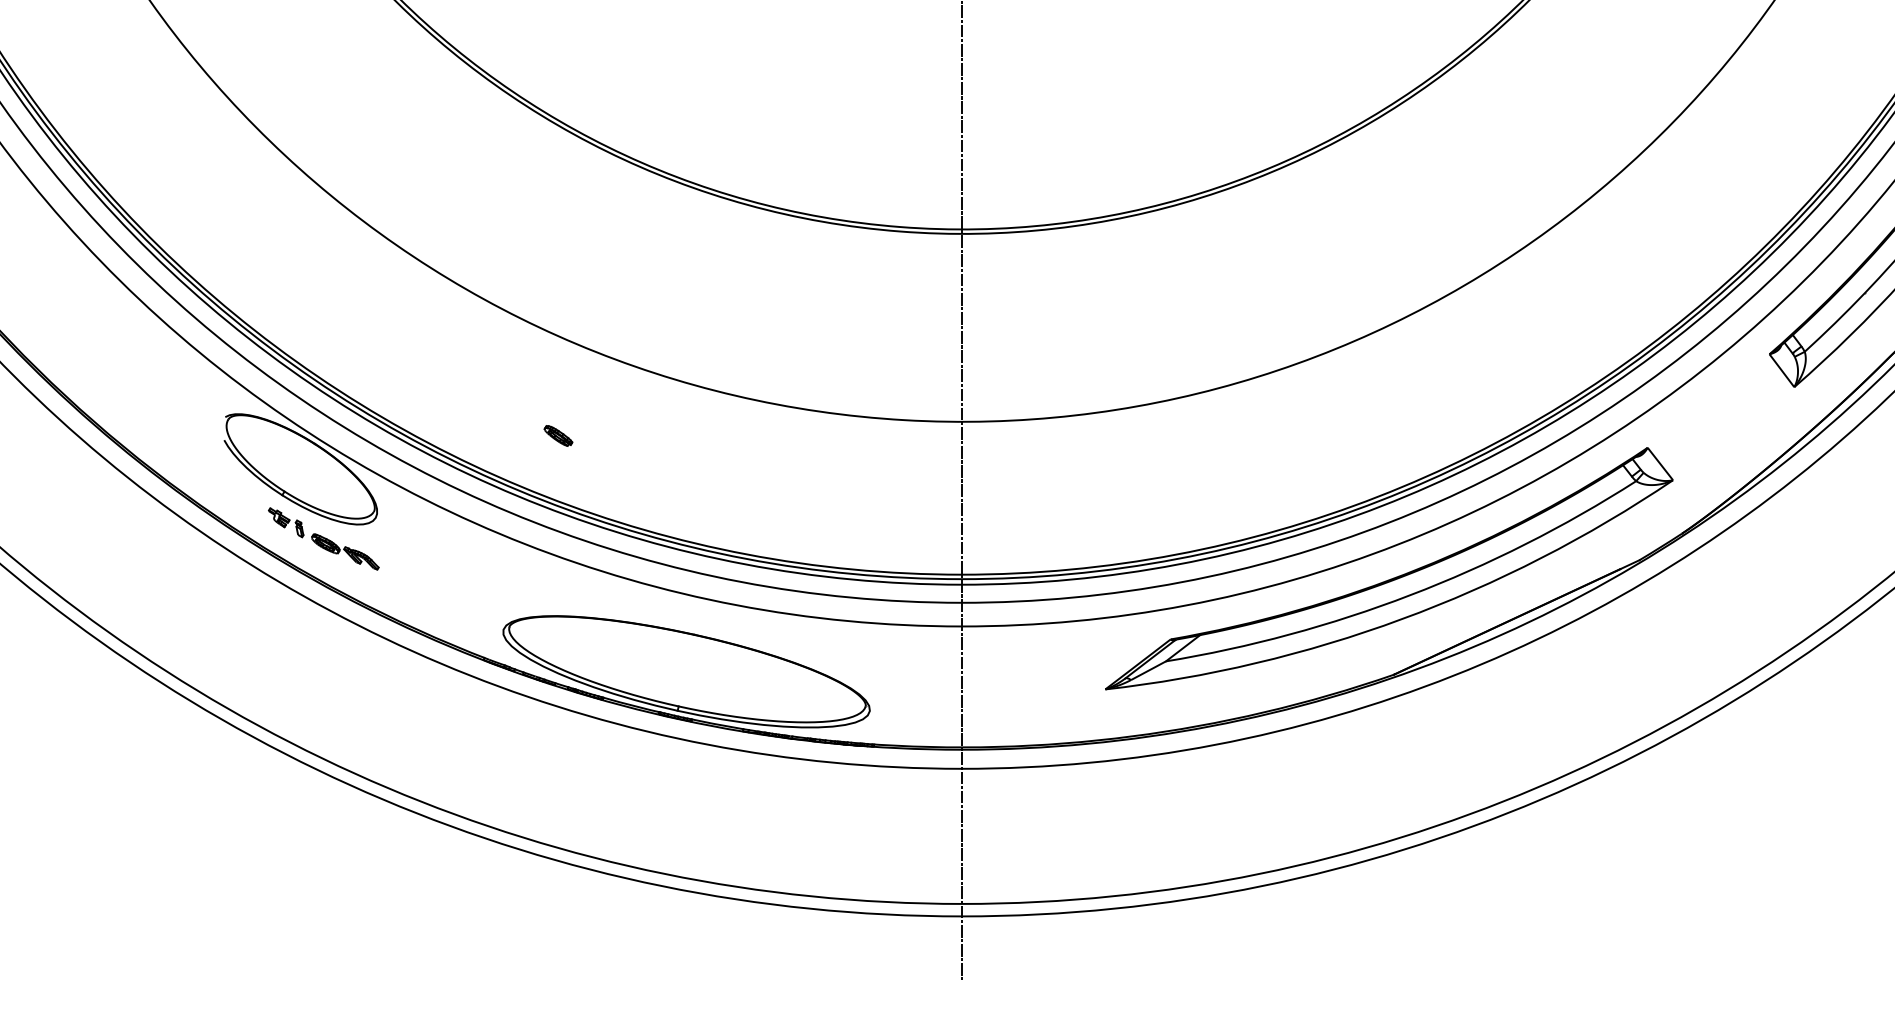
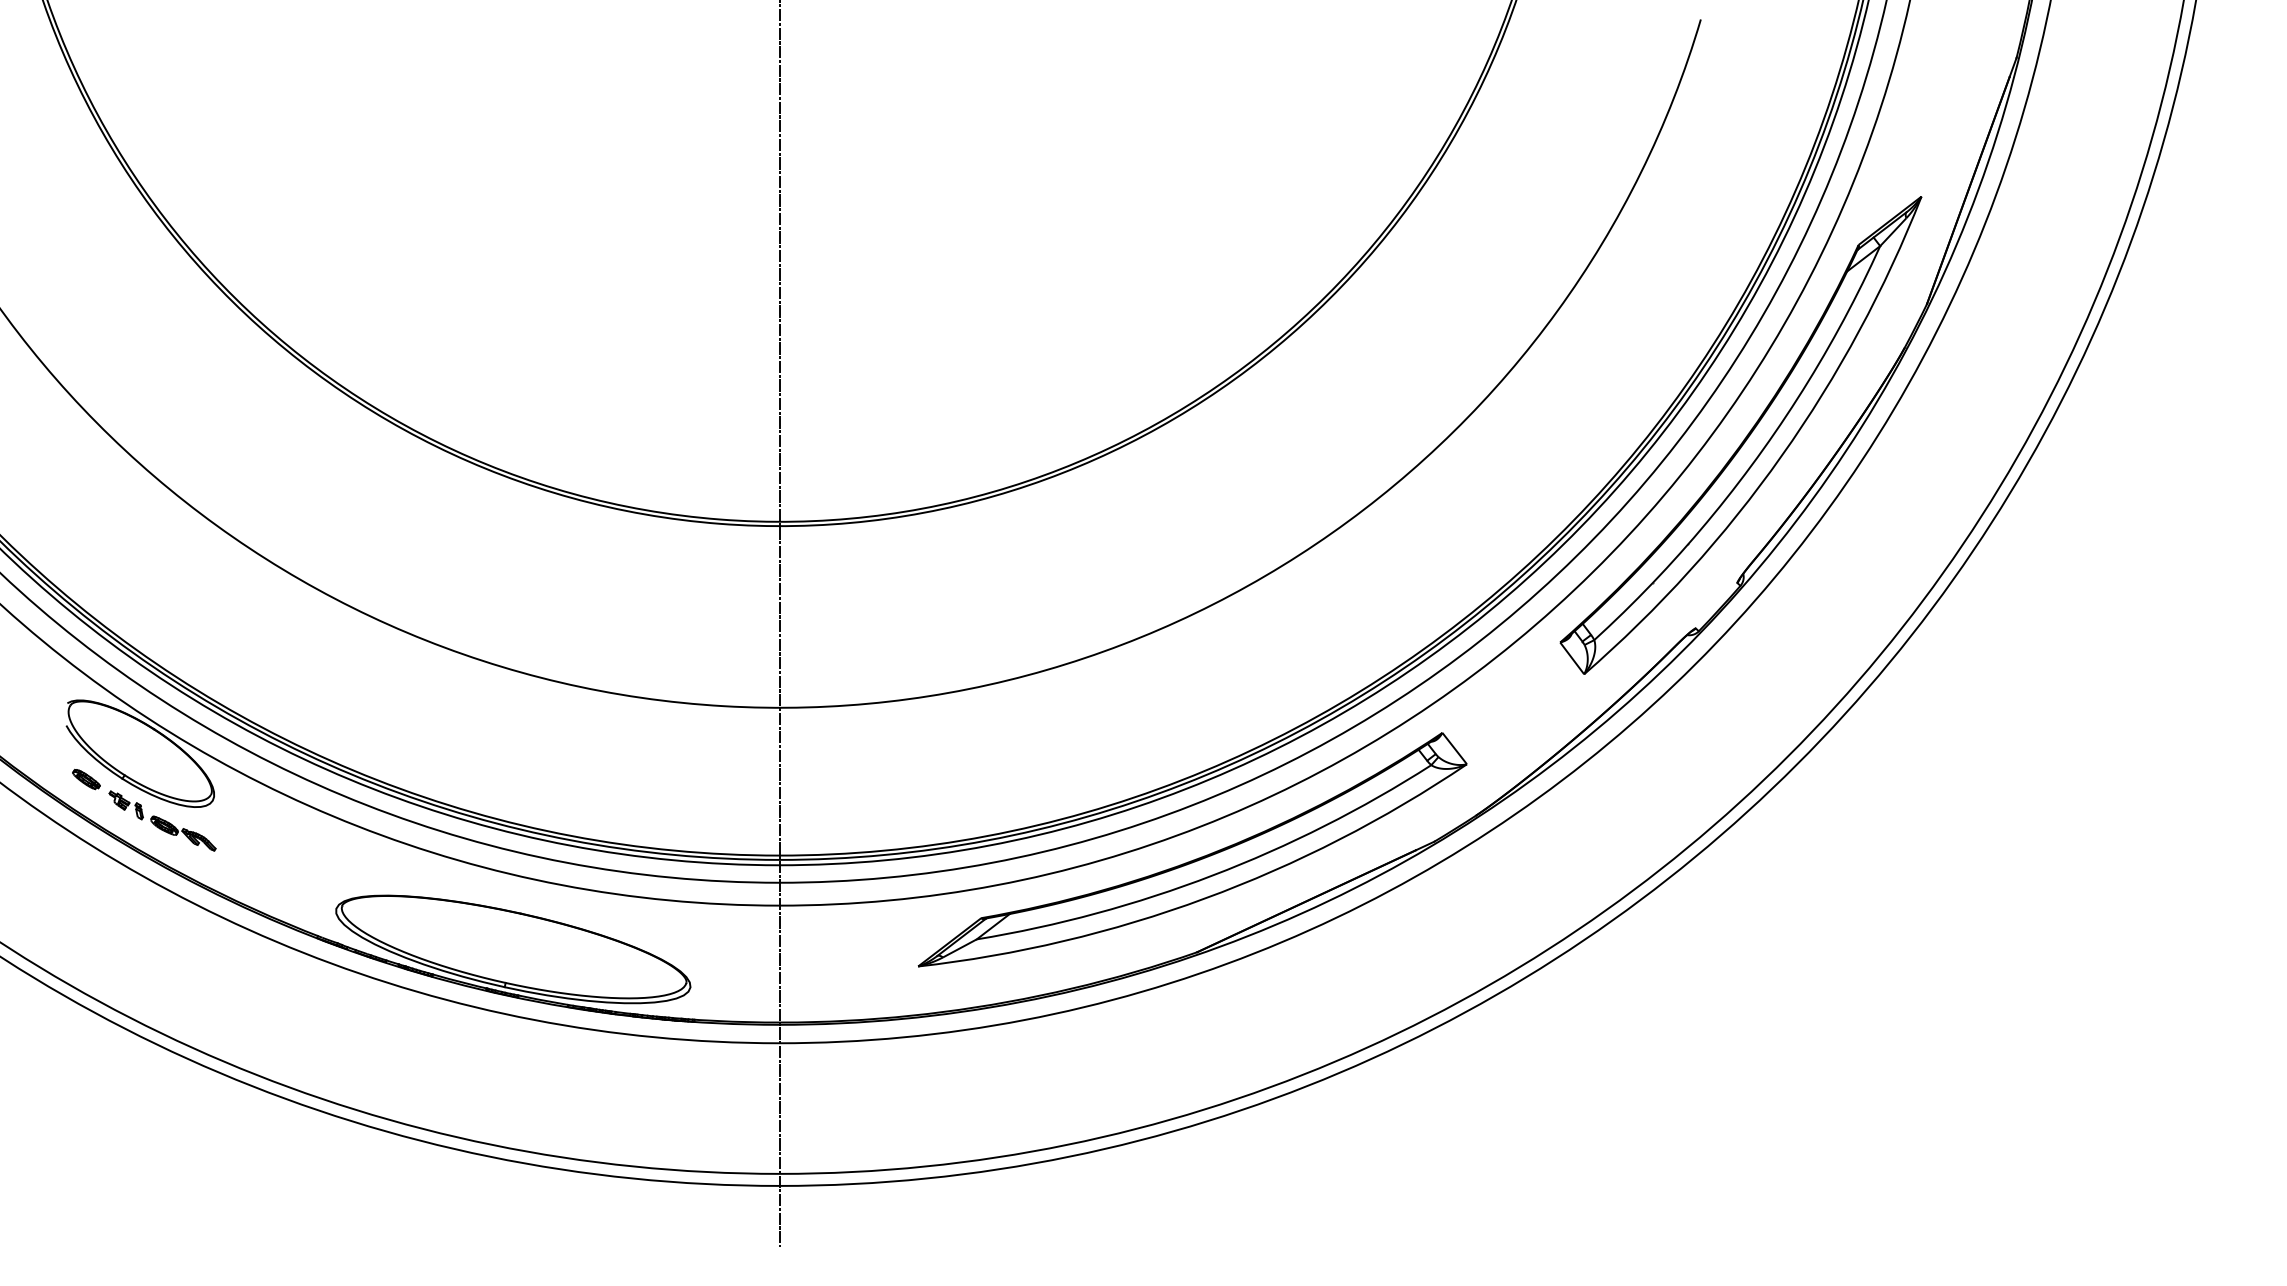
part: (558, 435) -> (86, 779), moved

